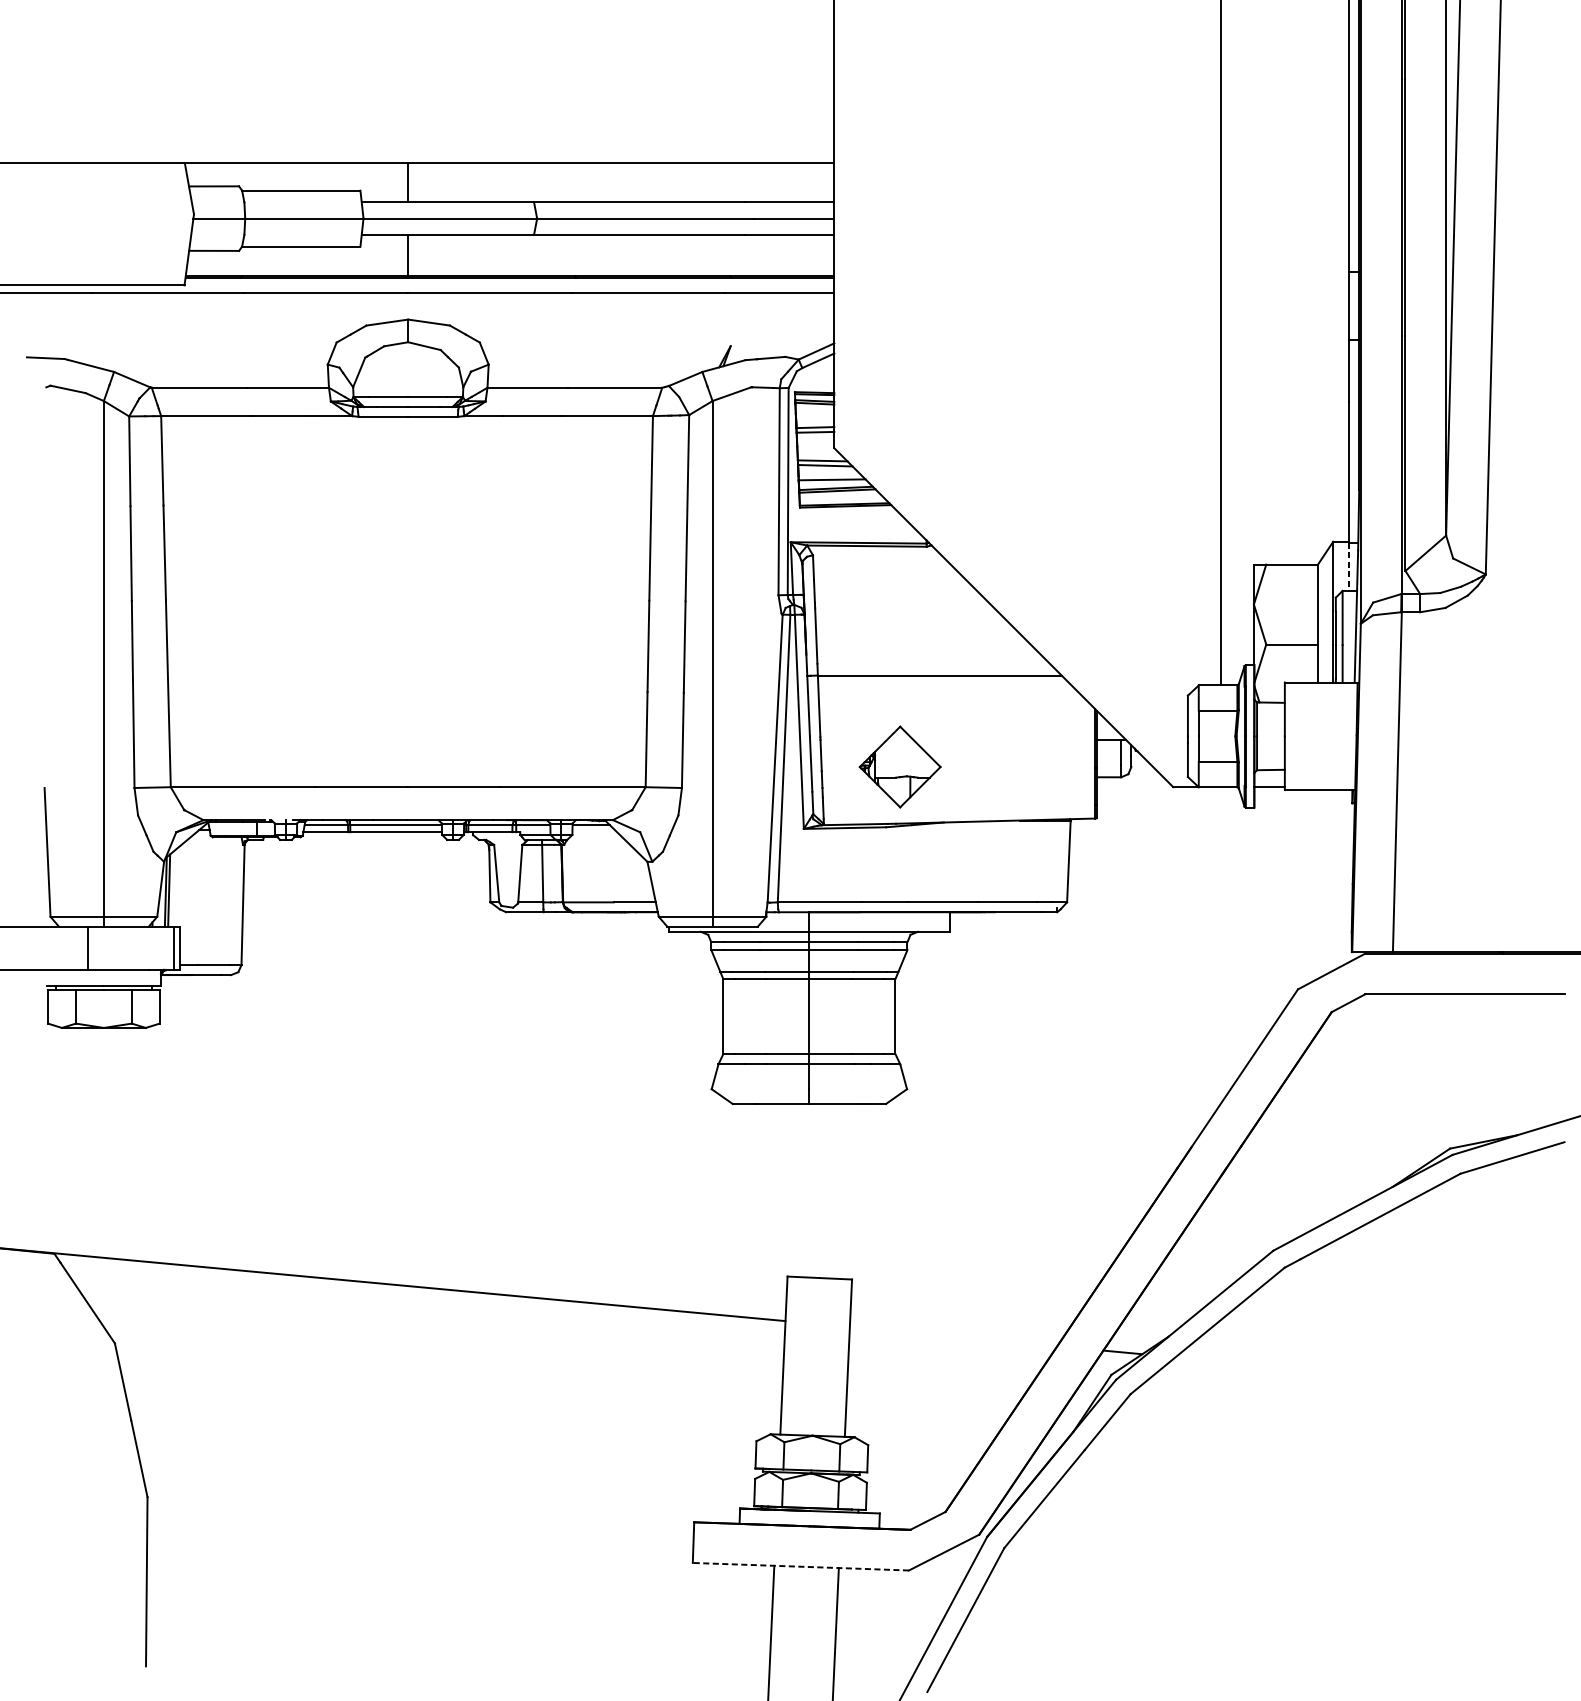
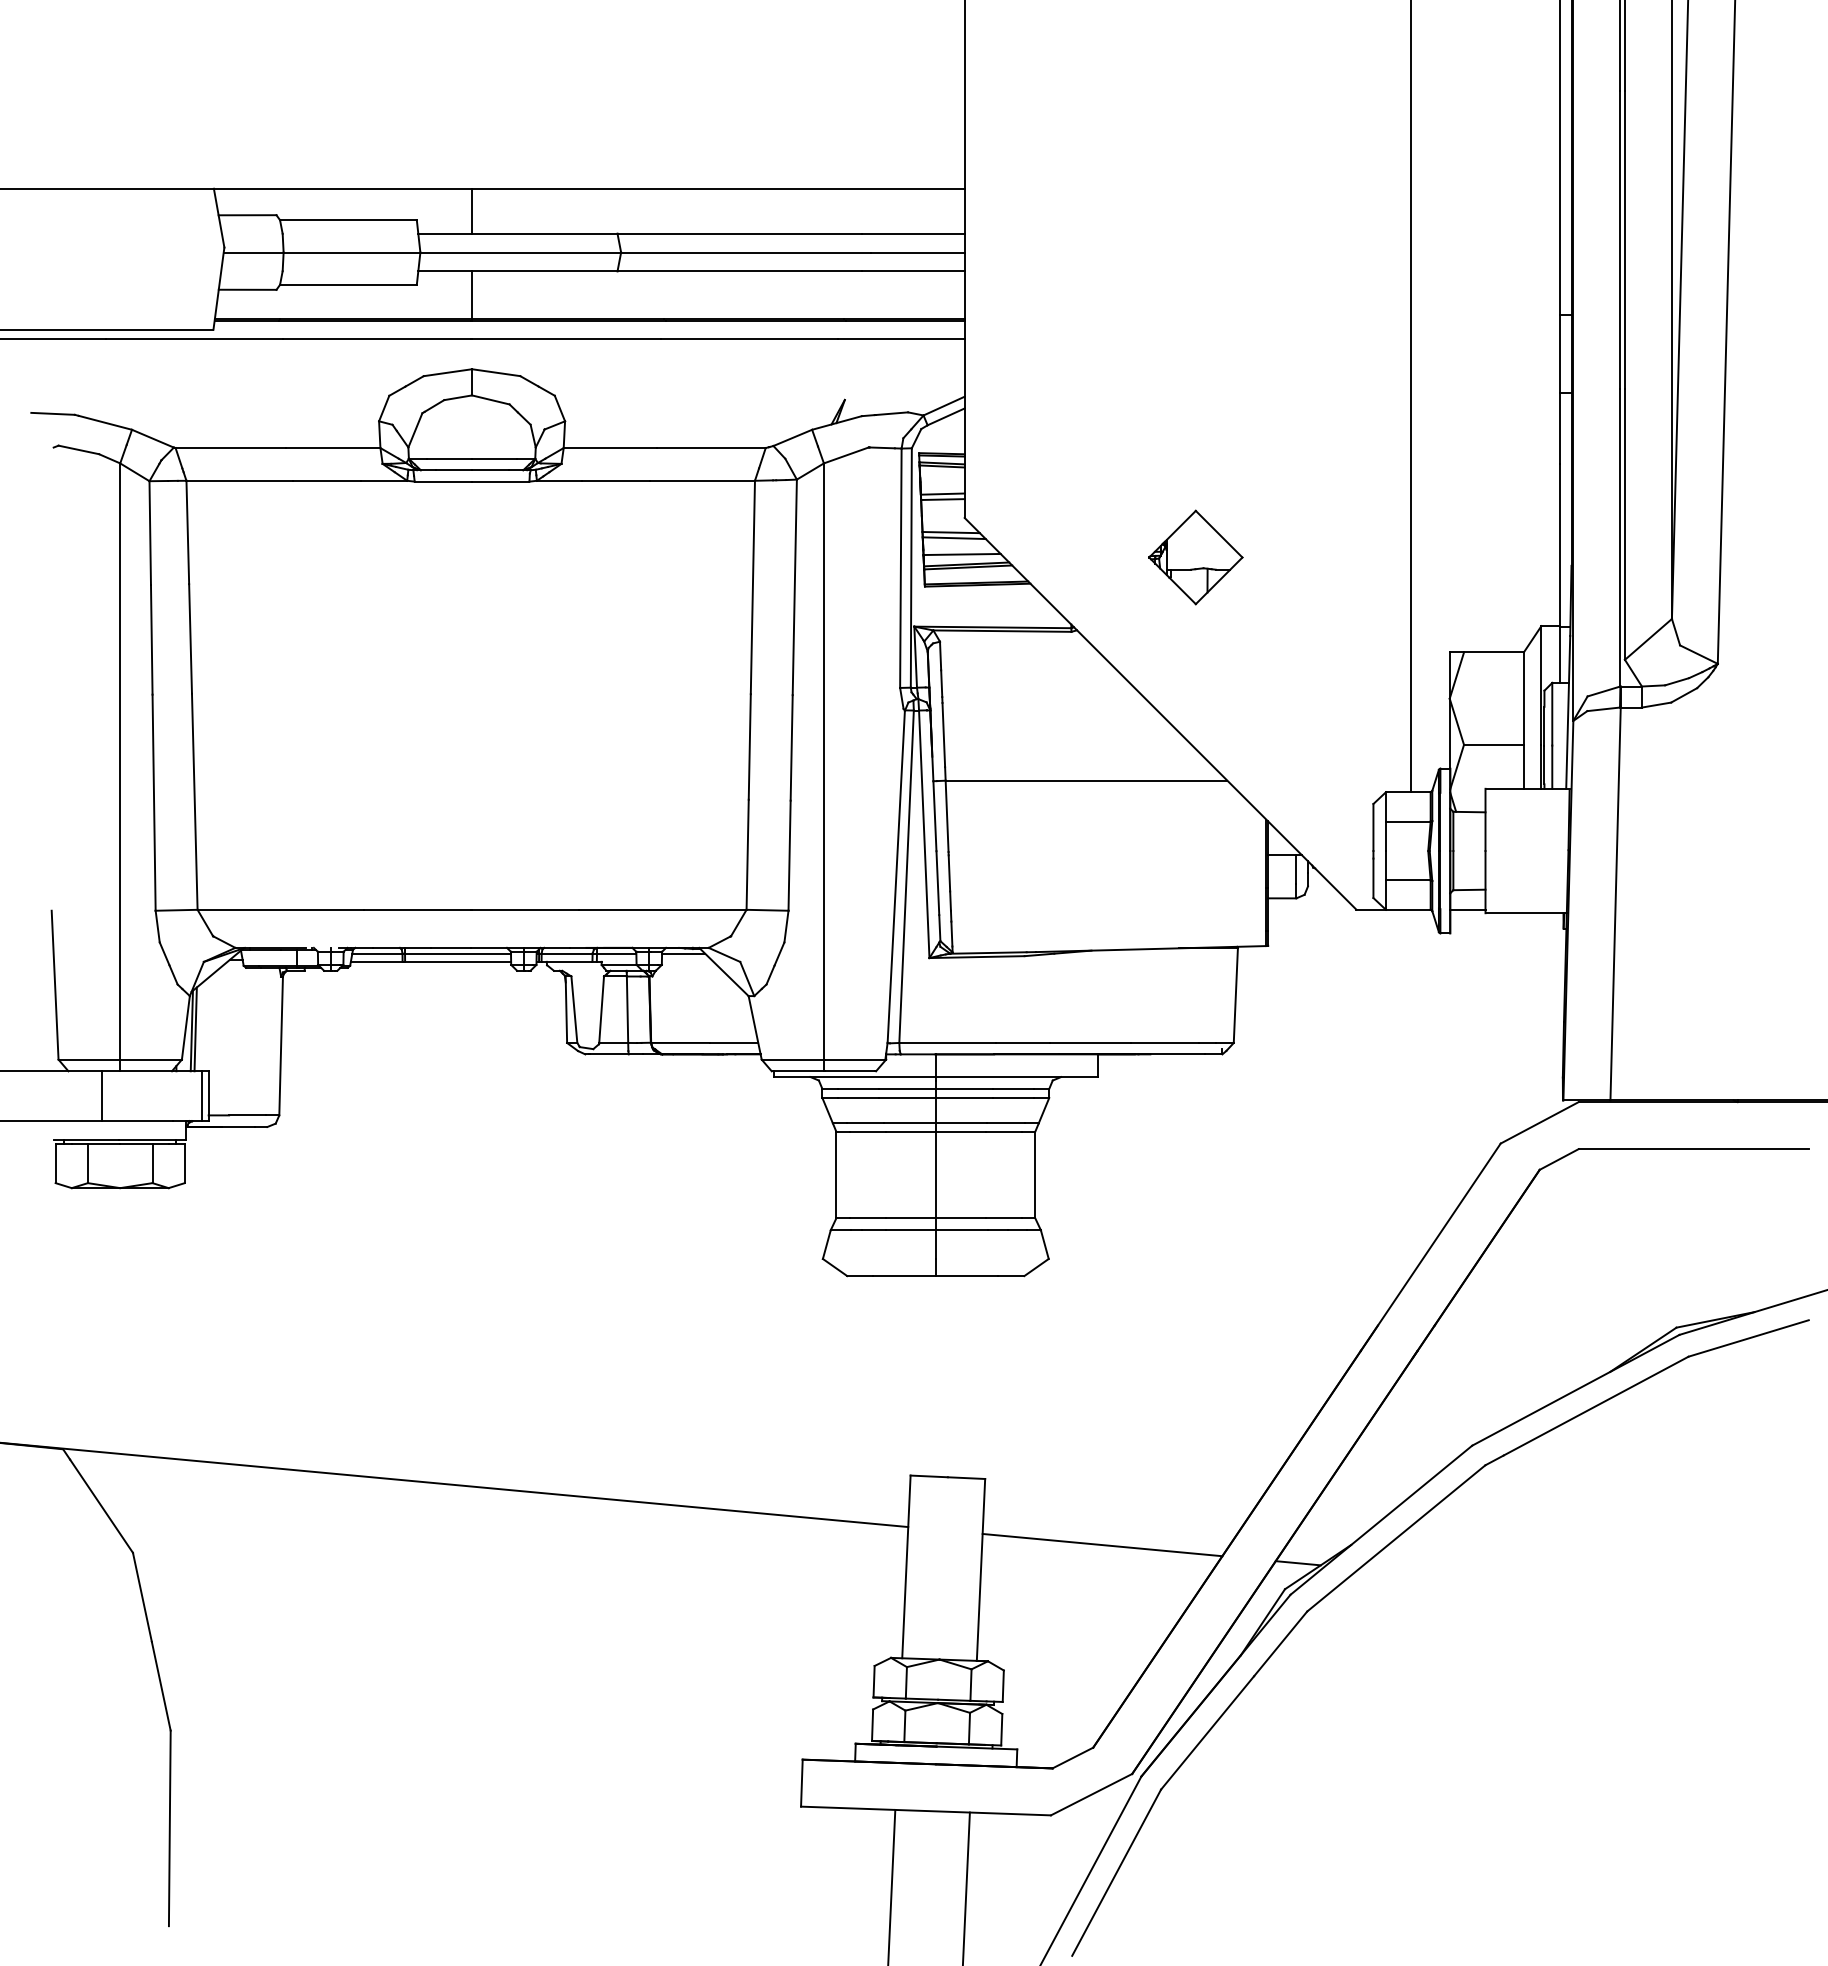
line: (1349, 567) -> (1560, 655), dashed -> solid
part: (899, 767) -> (1195, 557), moved
line: (953, 1336) -> (1102, 1544), added
line: (800, 1566) -> (925, 1810), dashed -> solid

